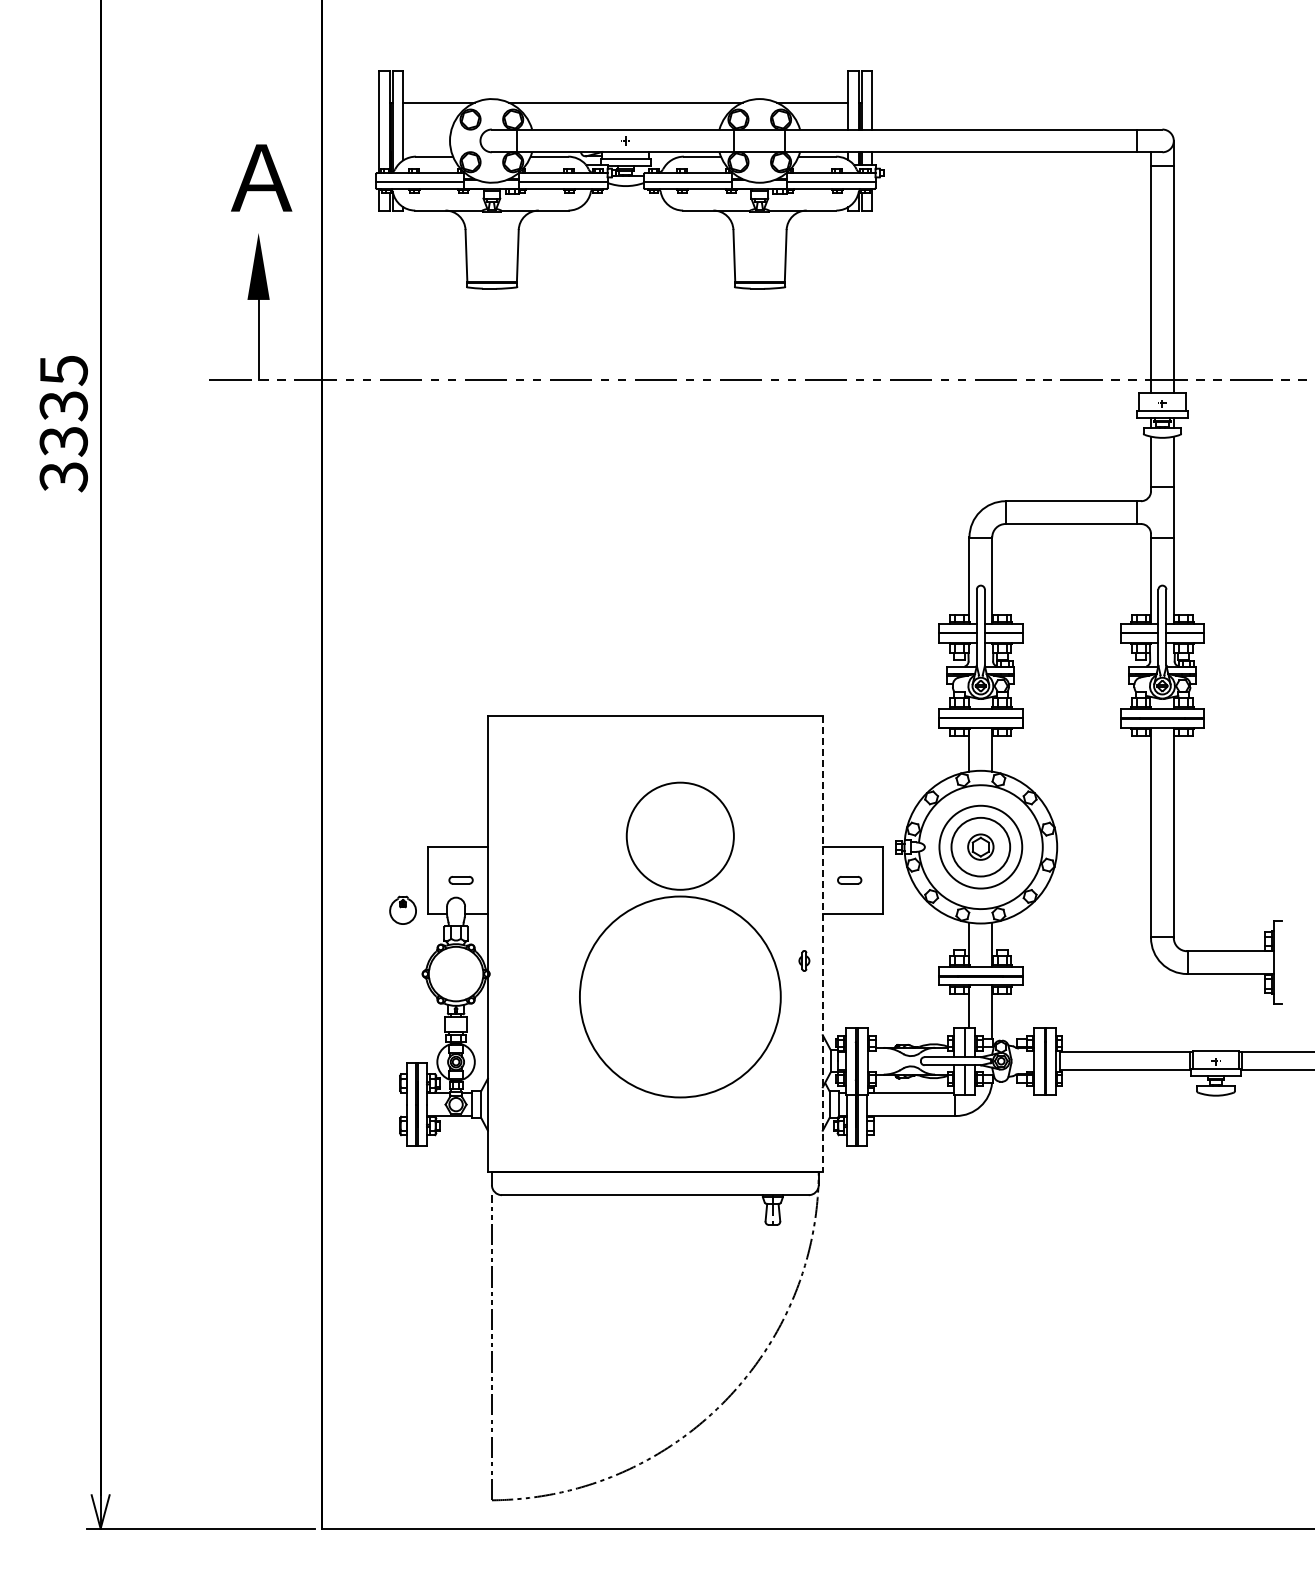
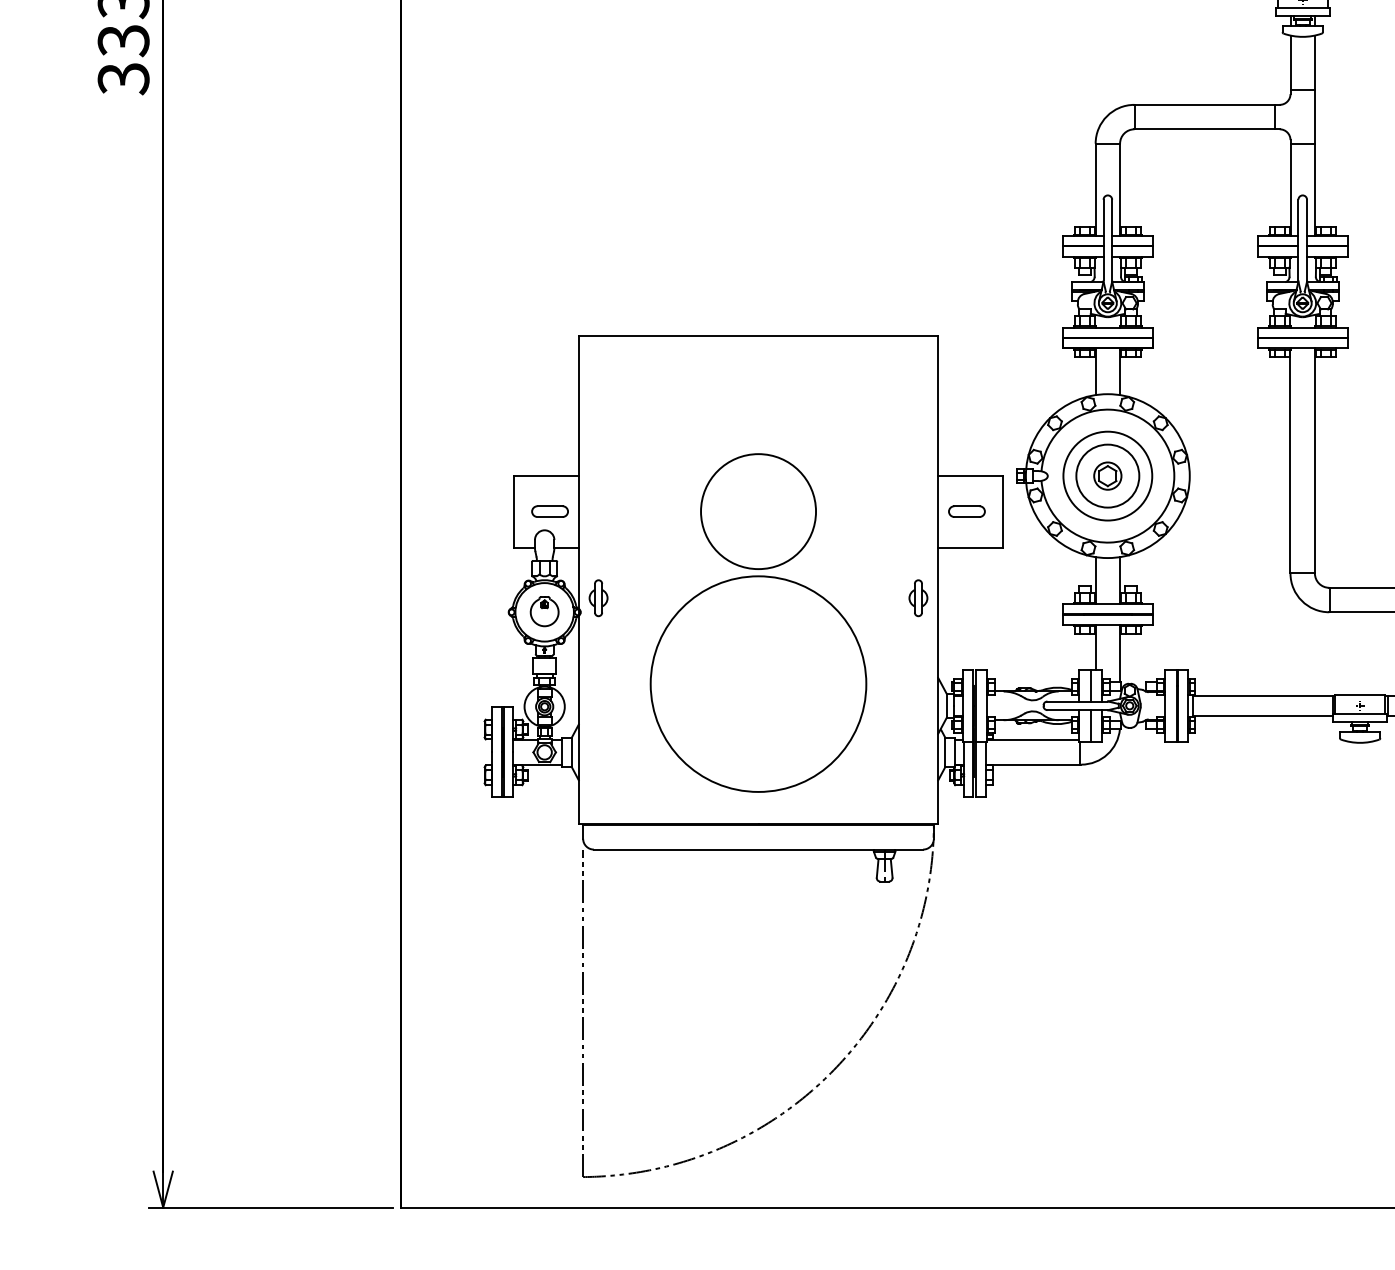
part: (460, 880) -> (549, 511), size x1.43
part: (849, 880) -> (966, 511), size x1.43
part: (402, 909) -> (544, 610), moved
part: (680, 939) -> (758, 622), moved
line: (822, 944) -> (937, 580), dashed -> solid
part: (506, 960) -> (598, 597), added
part: (804, 960) -> (918, 597), size x1.67

